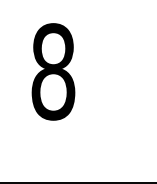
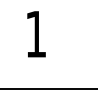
text: (52, 72) -> (35, 34), 8 -> 1

